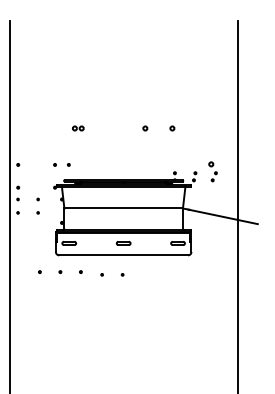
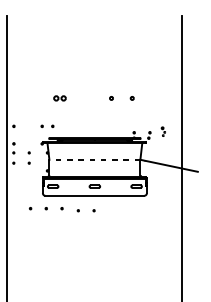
part: (78, 128) -> (60, 98), size x1.4
part: (212, 171) -> (163, 131), size x0.6
line: (123, 208) -> (94, 159), solid -> dashed

